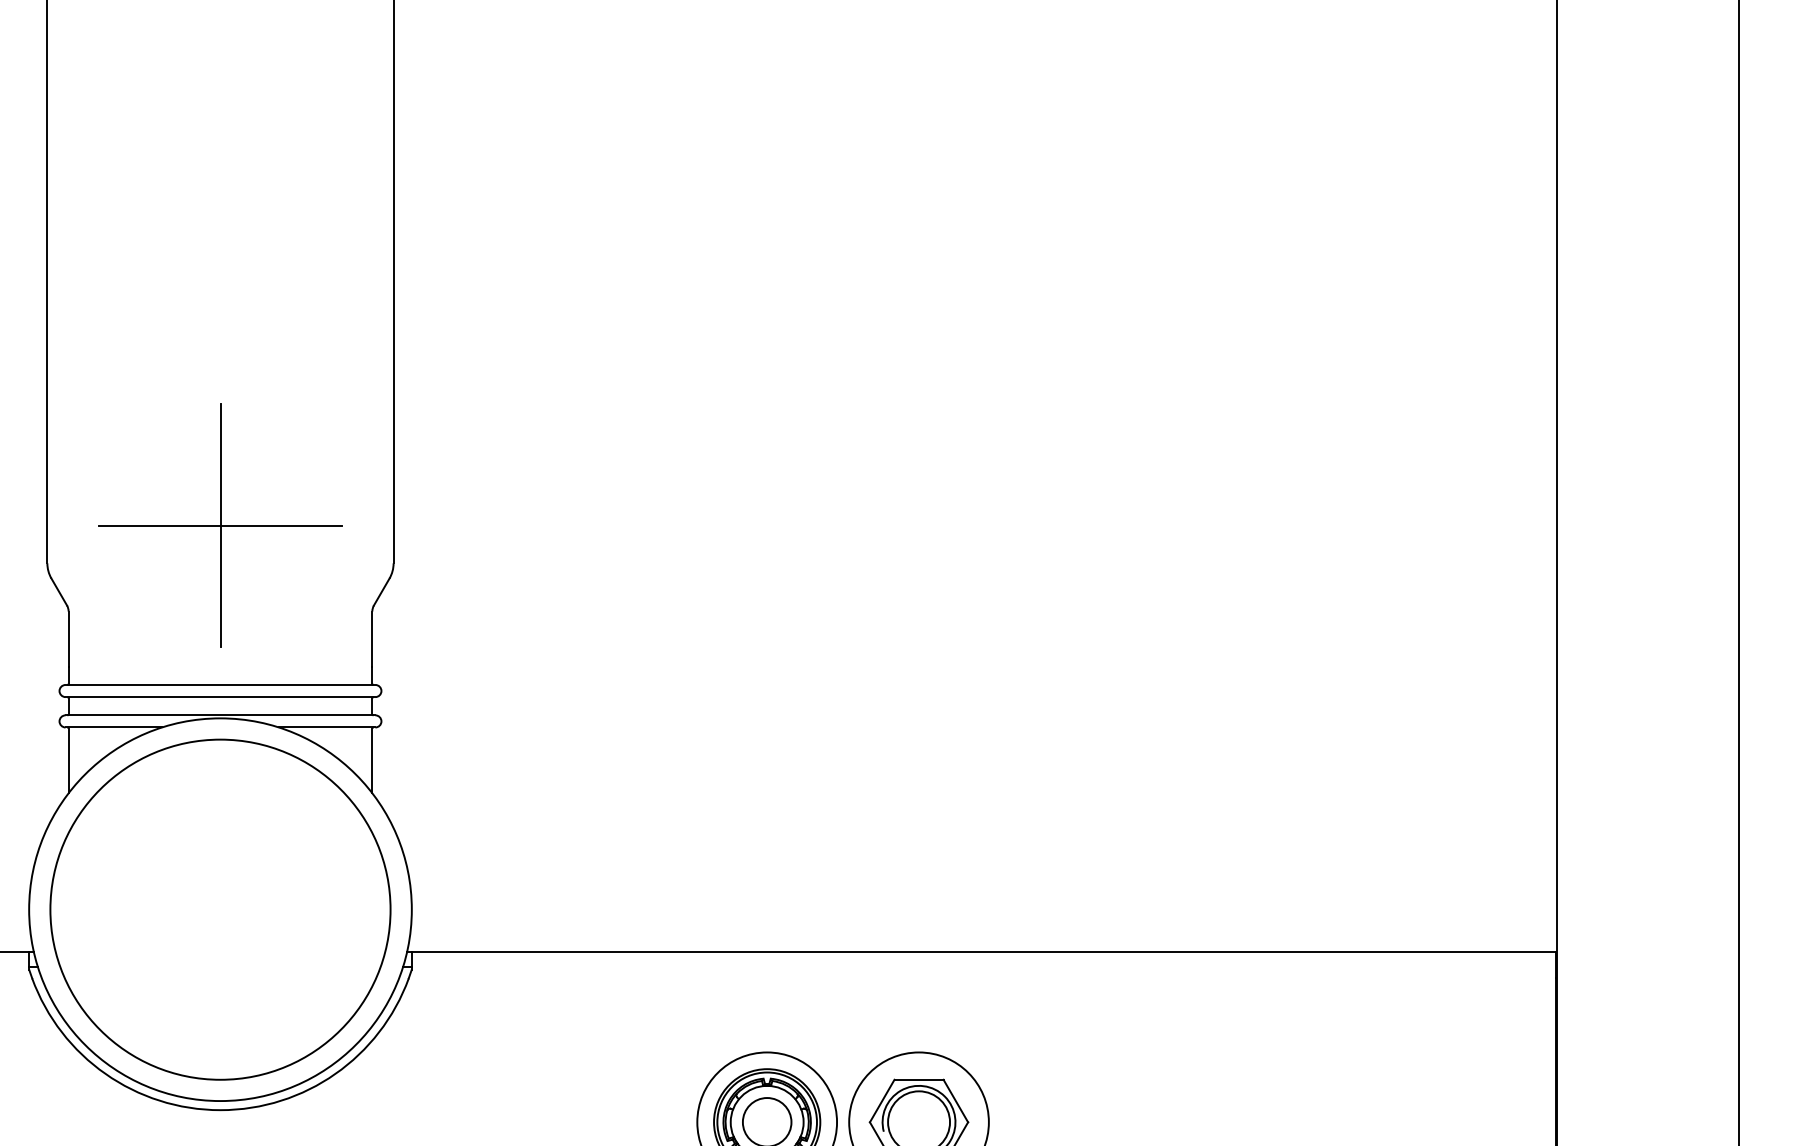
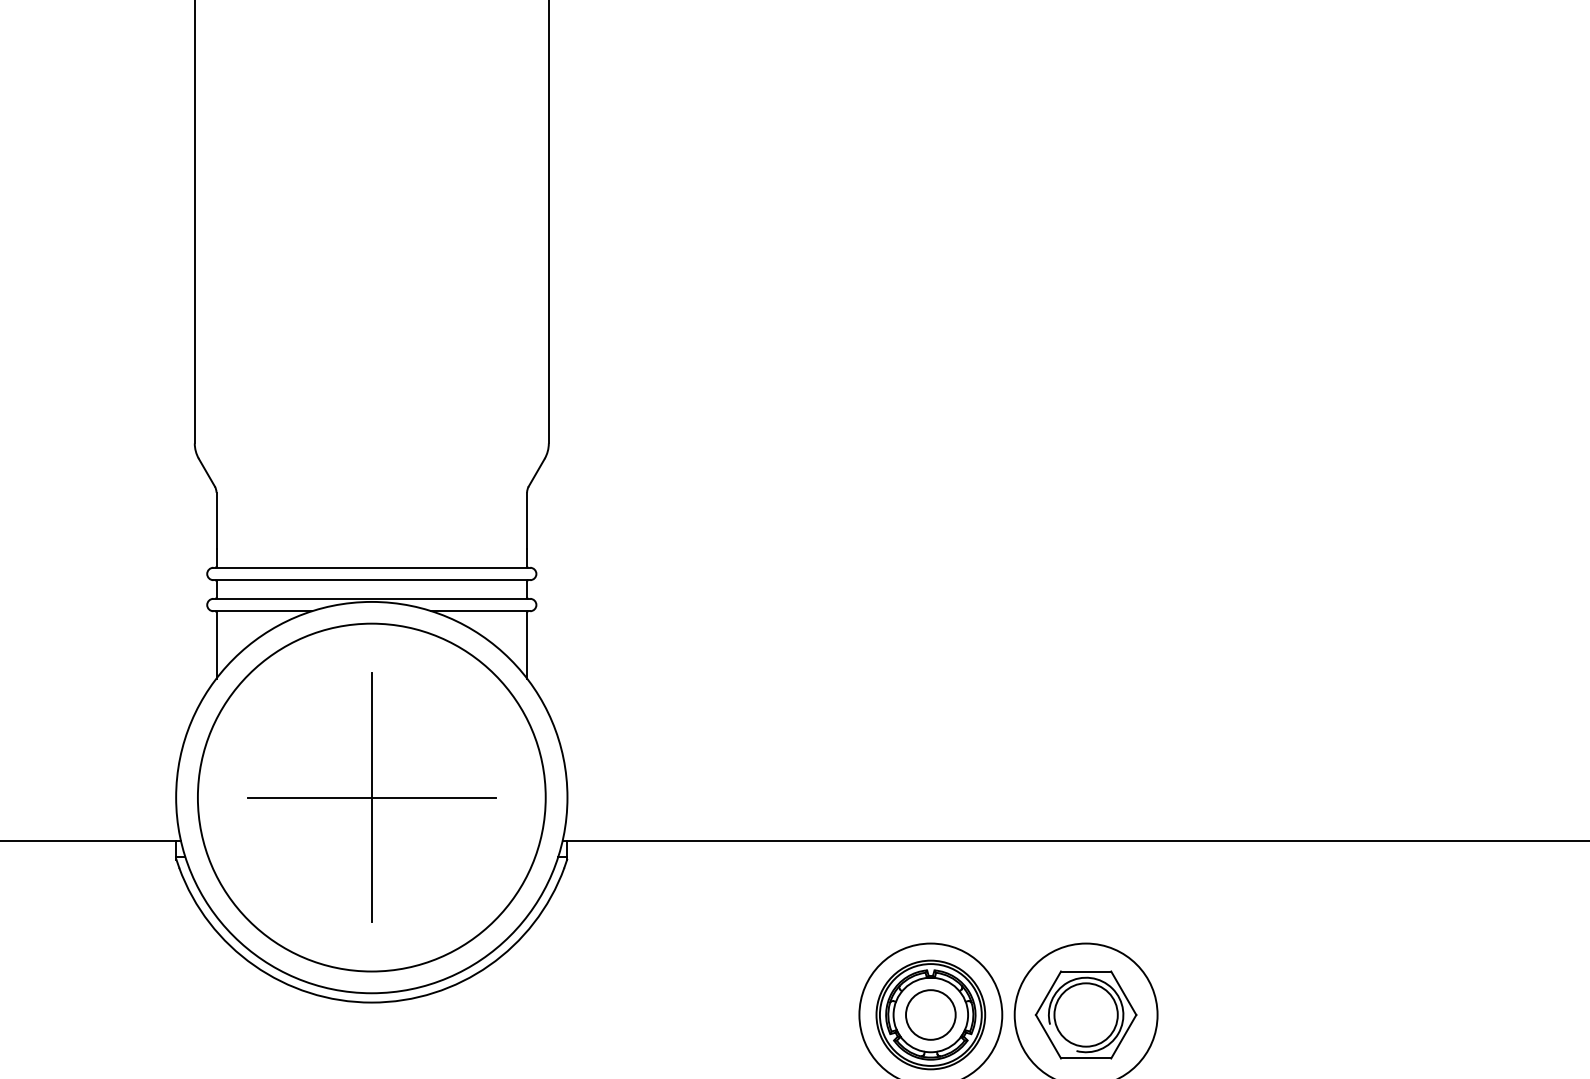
part: (220, 525) -> (371, 797), moved

